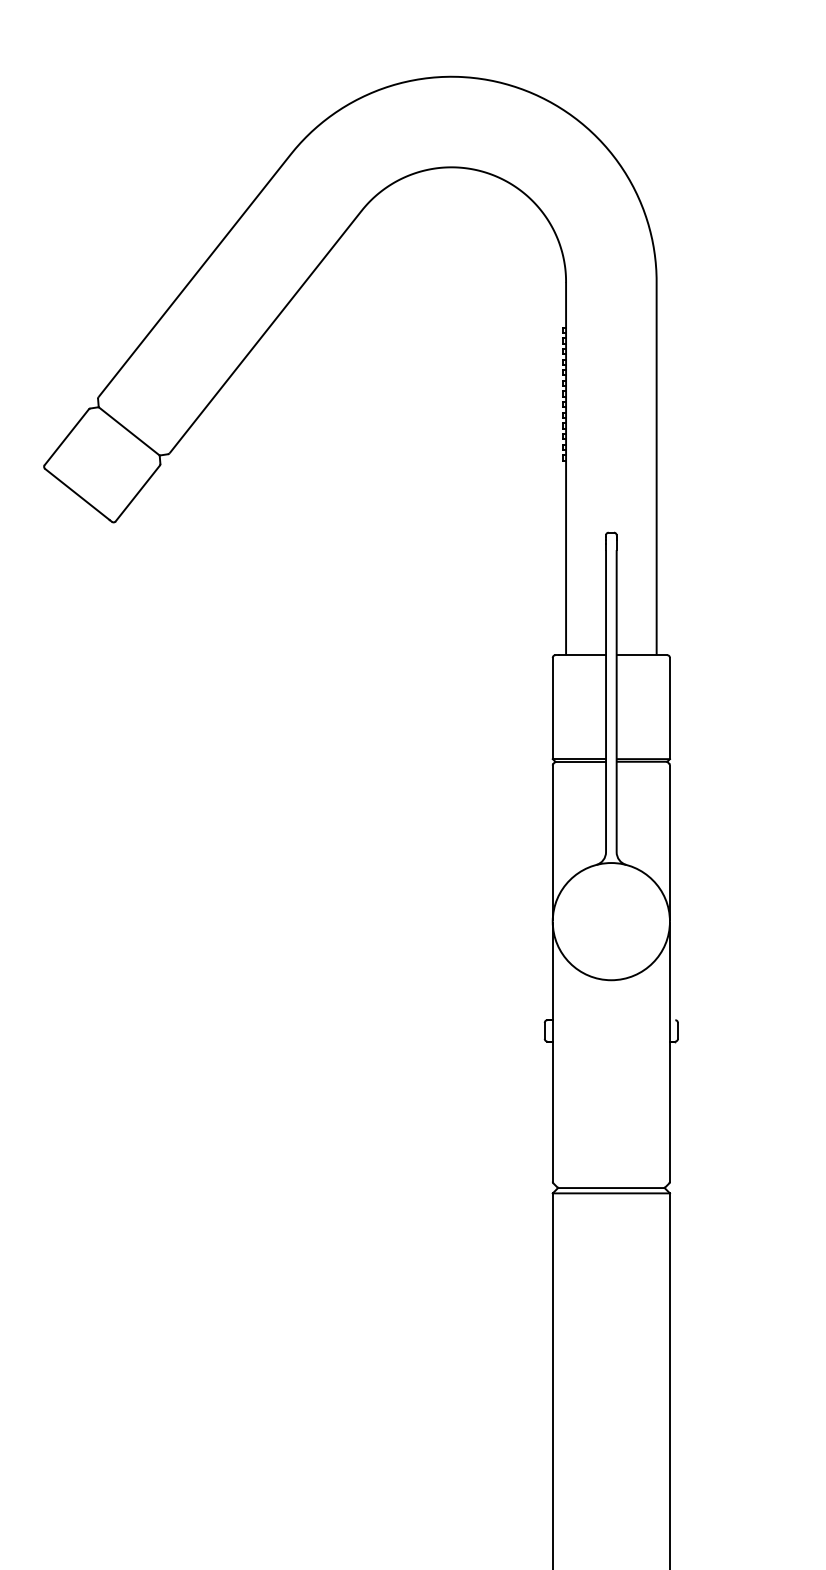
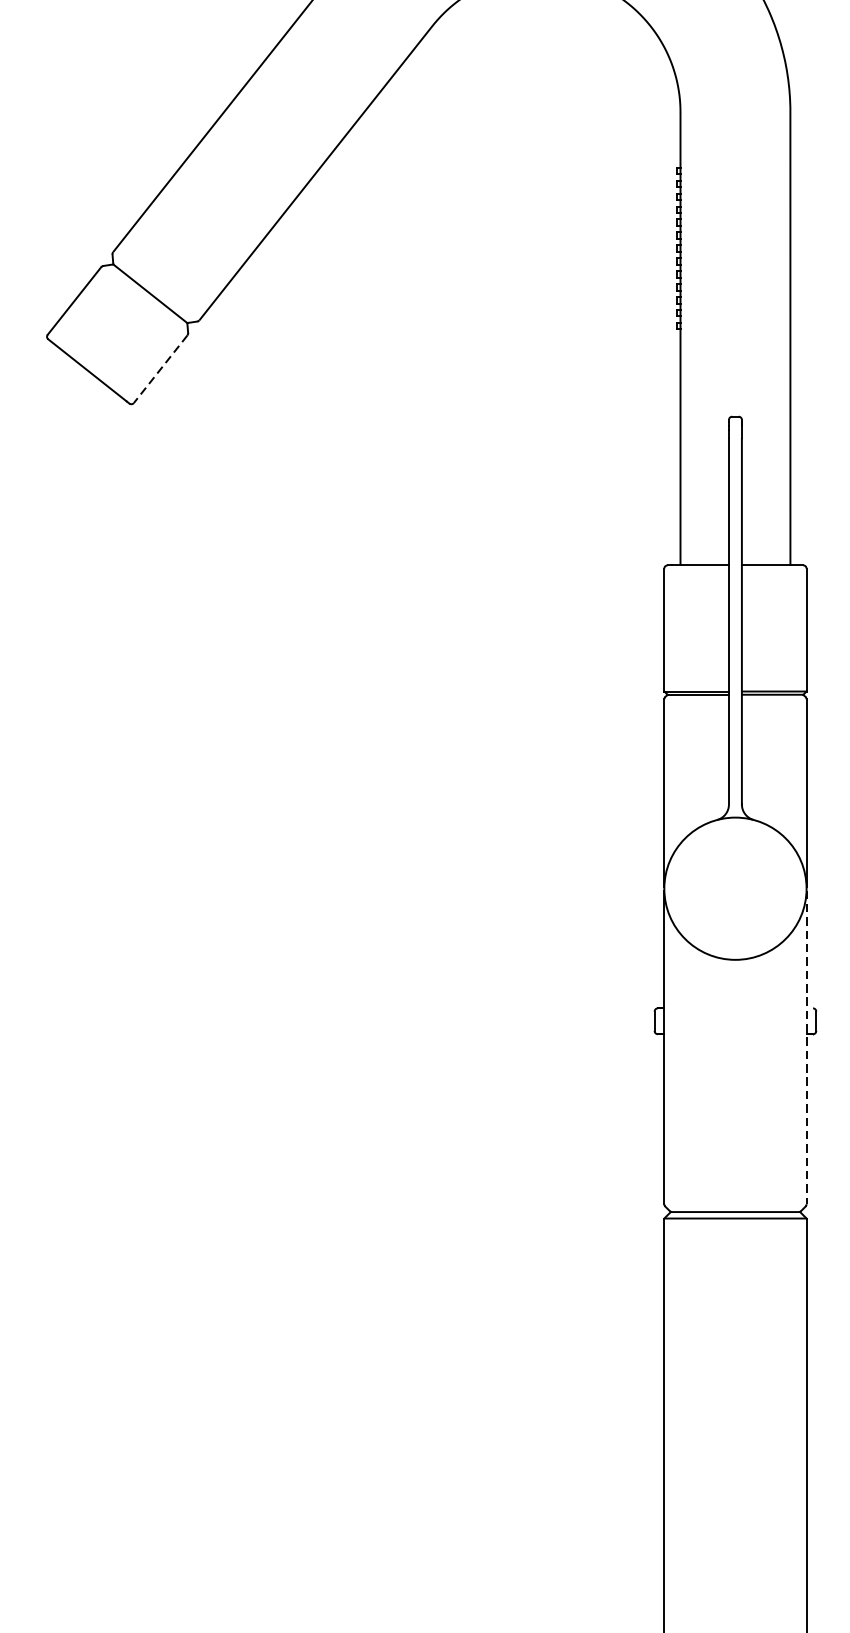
line: (137, 493) -> (160, 369), solid -> dashed
line: (669, 1052) -> (806, 1047), solid -> dashed

